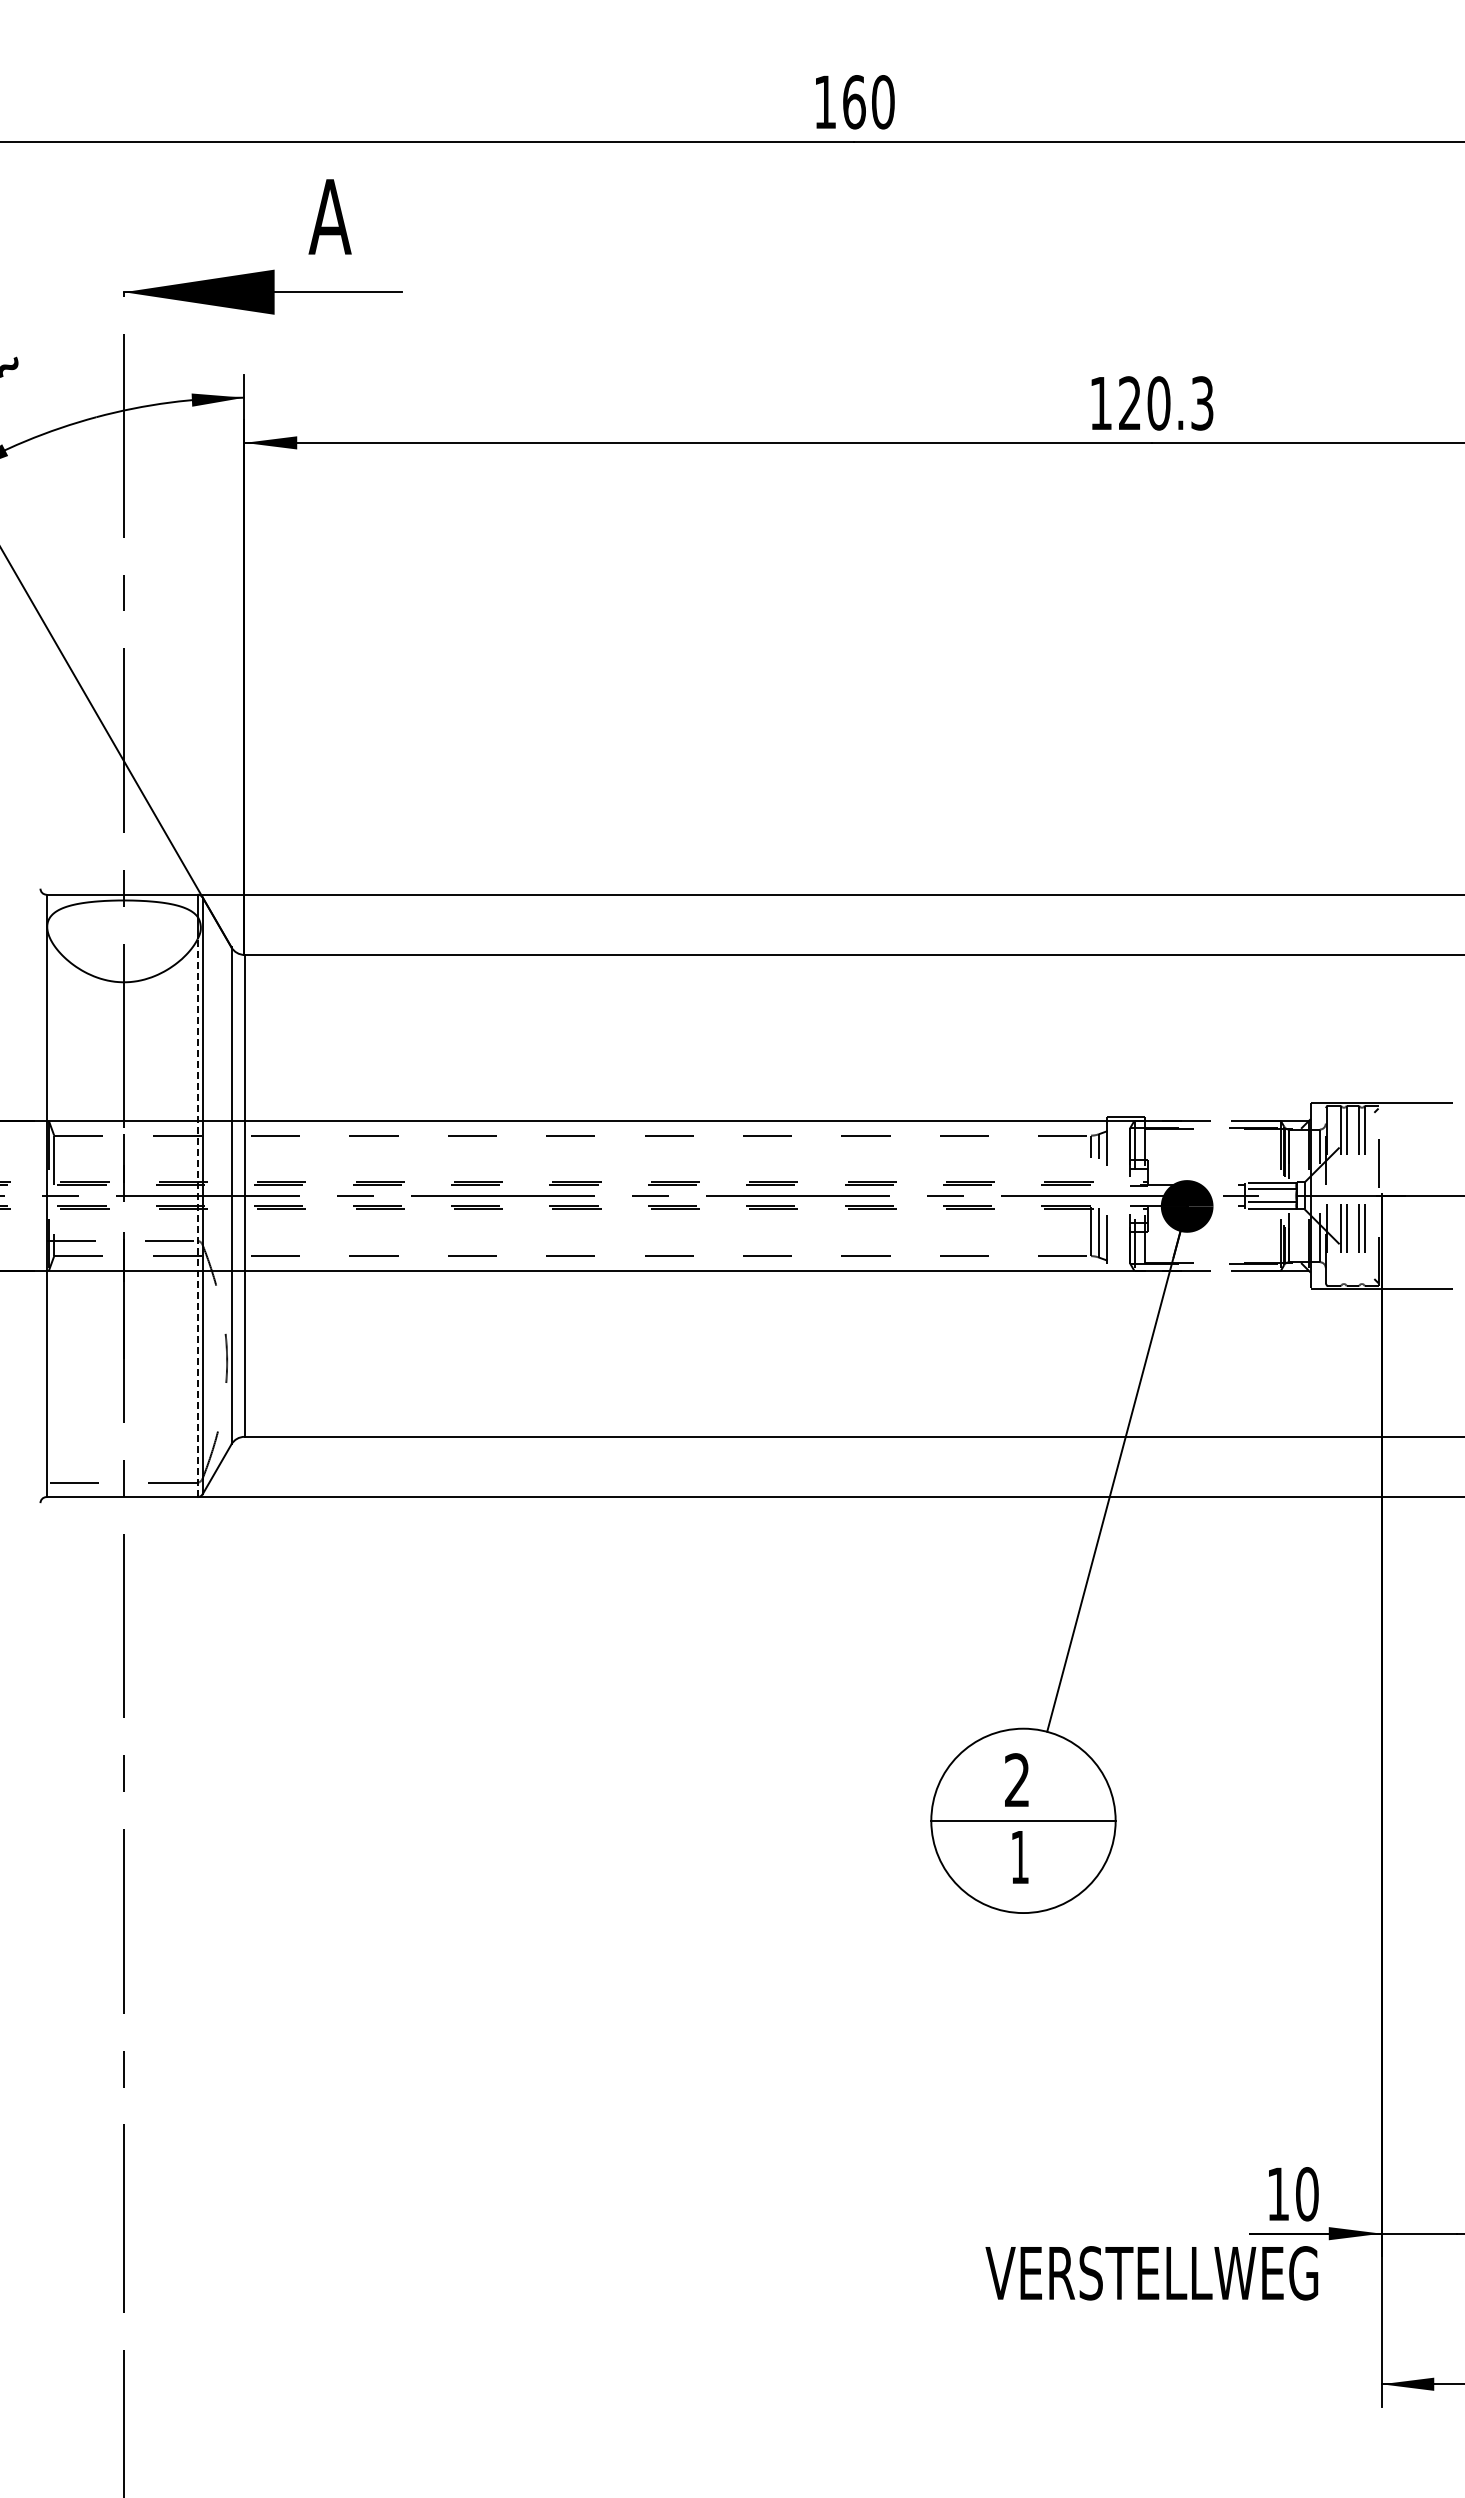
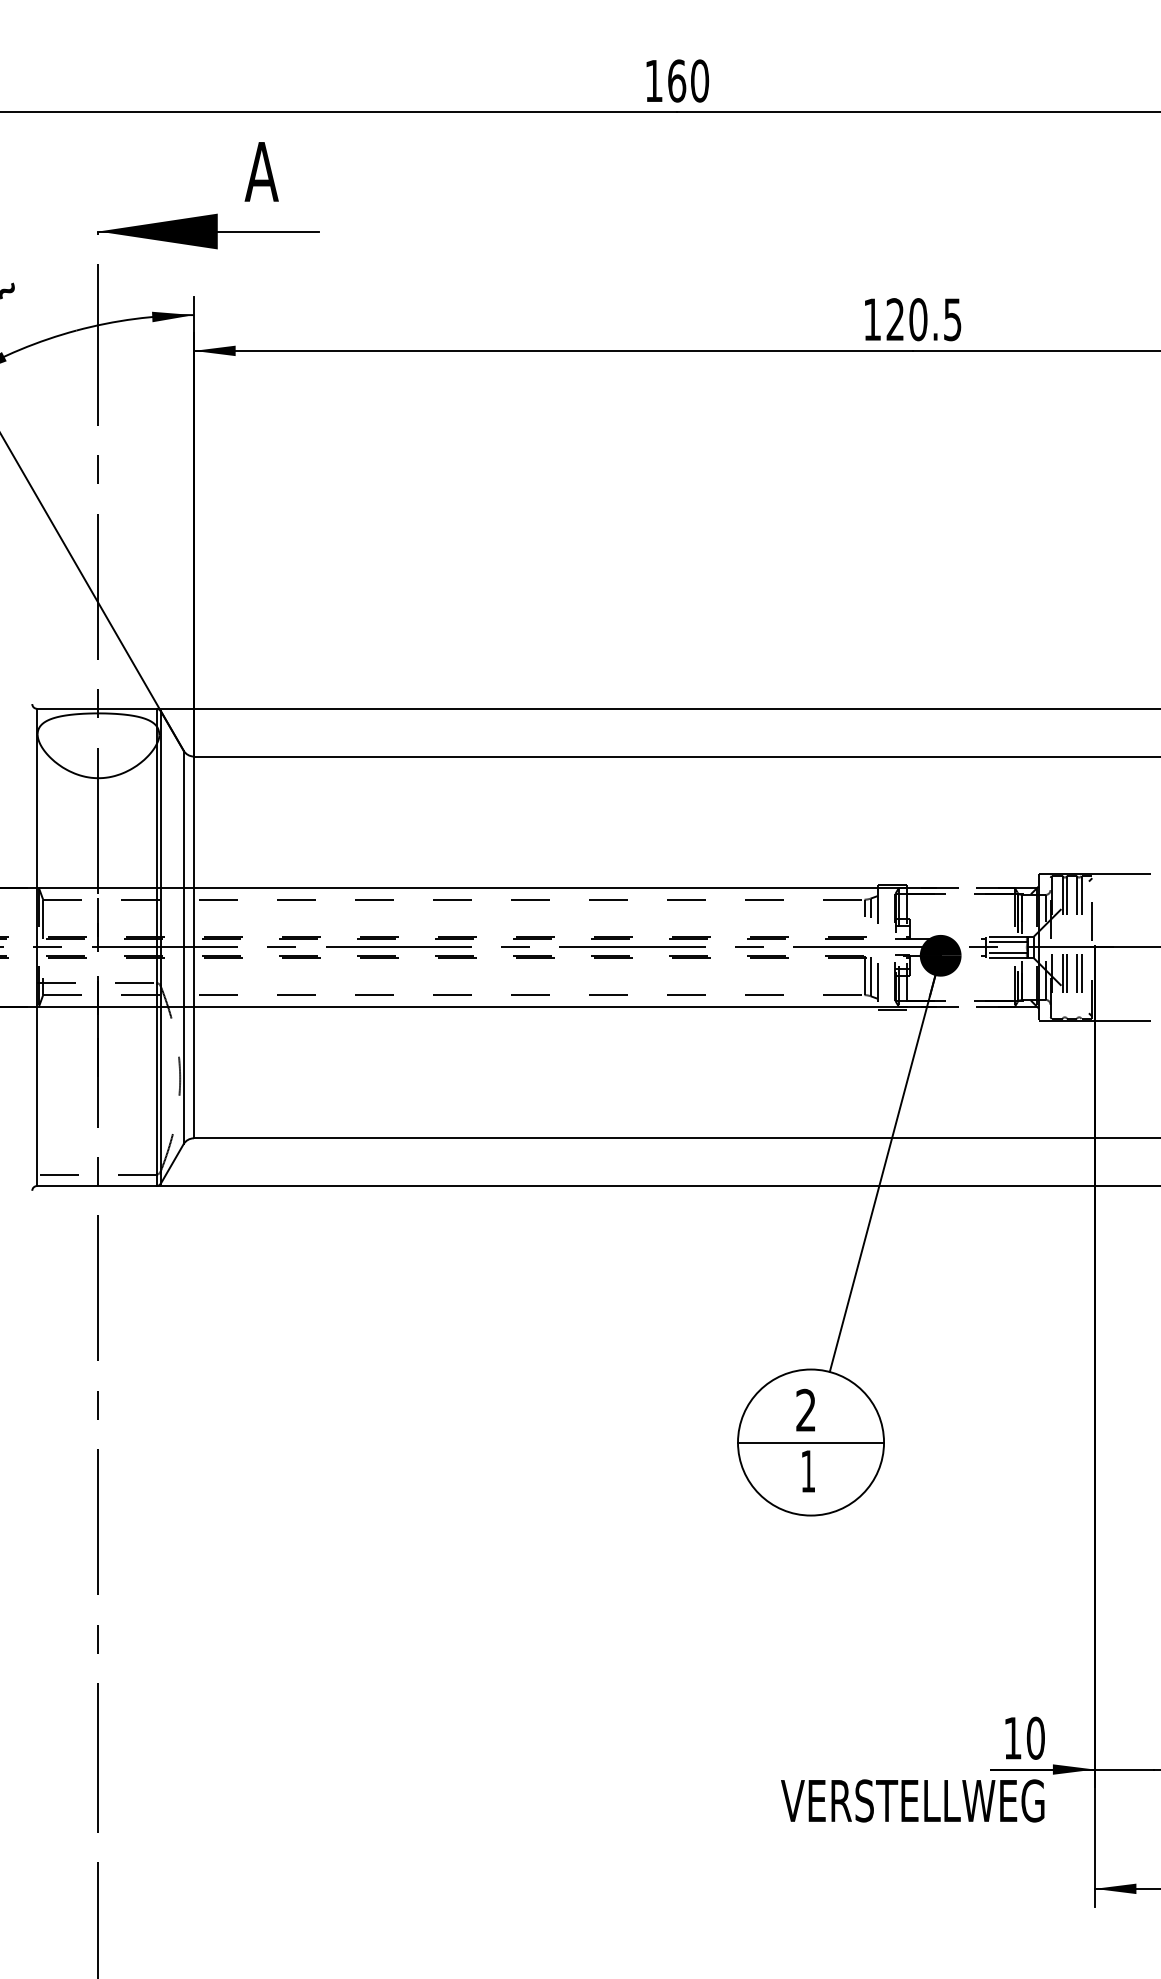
text: (1202, 403) -> (952, 319), 120.3 -> 120.5
line: (197, 1218) -> (156, 965), dashed -> solid
line: (1126, 1274) -> (892, 1009), added

